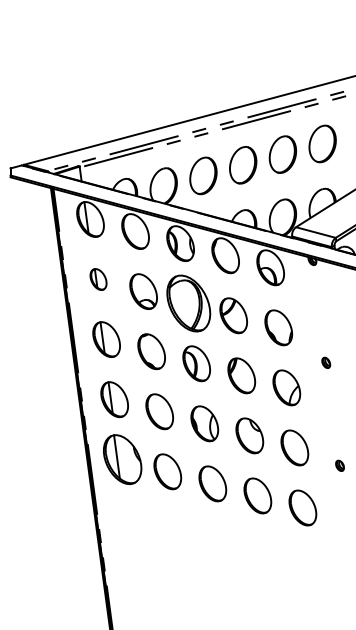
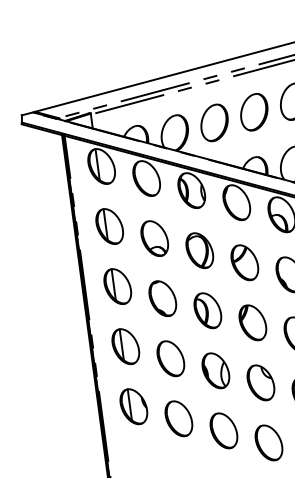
part: (98, 279) -> (109, 226), size x1.67
part: (188, 303) -> (199, 250), size x0.62
part: (122, 459) -> (133, 406), size x0.71

